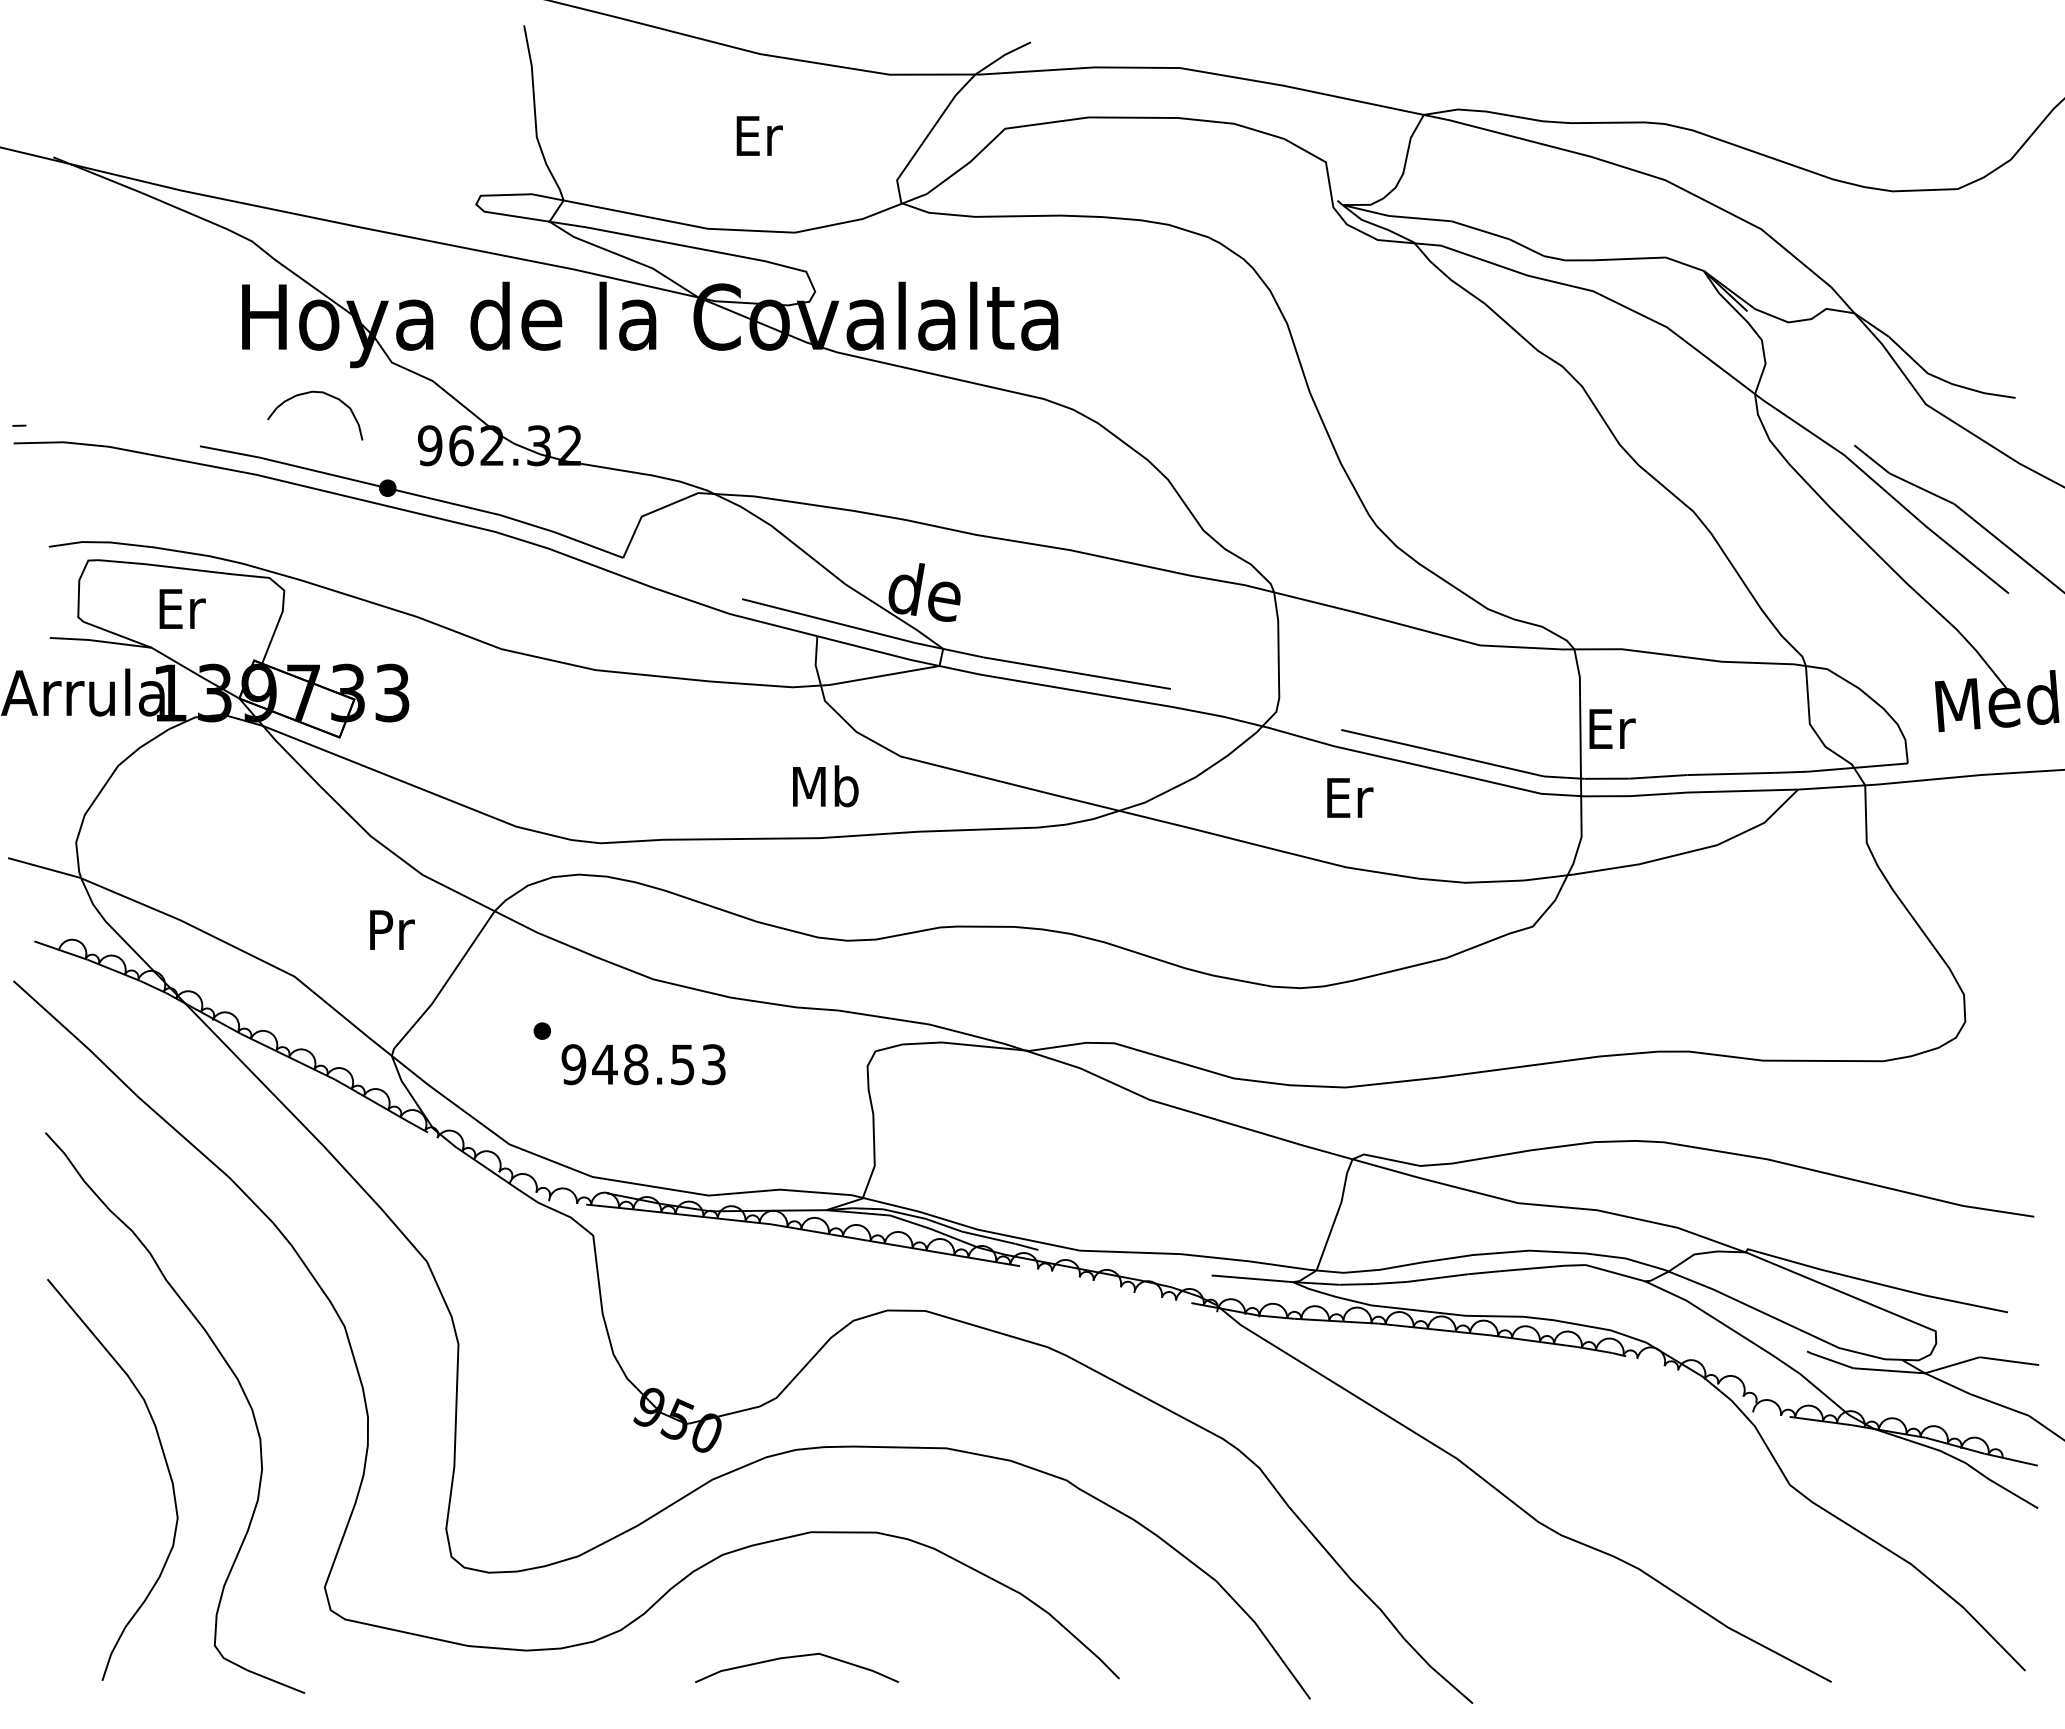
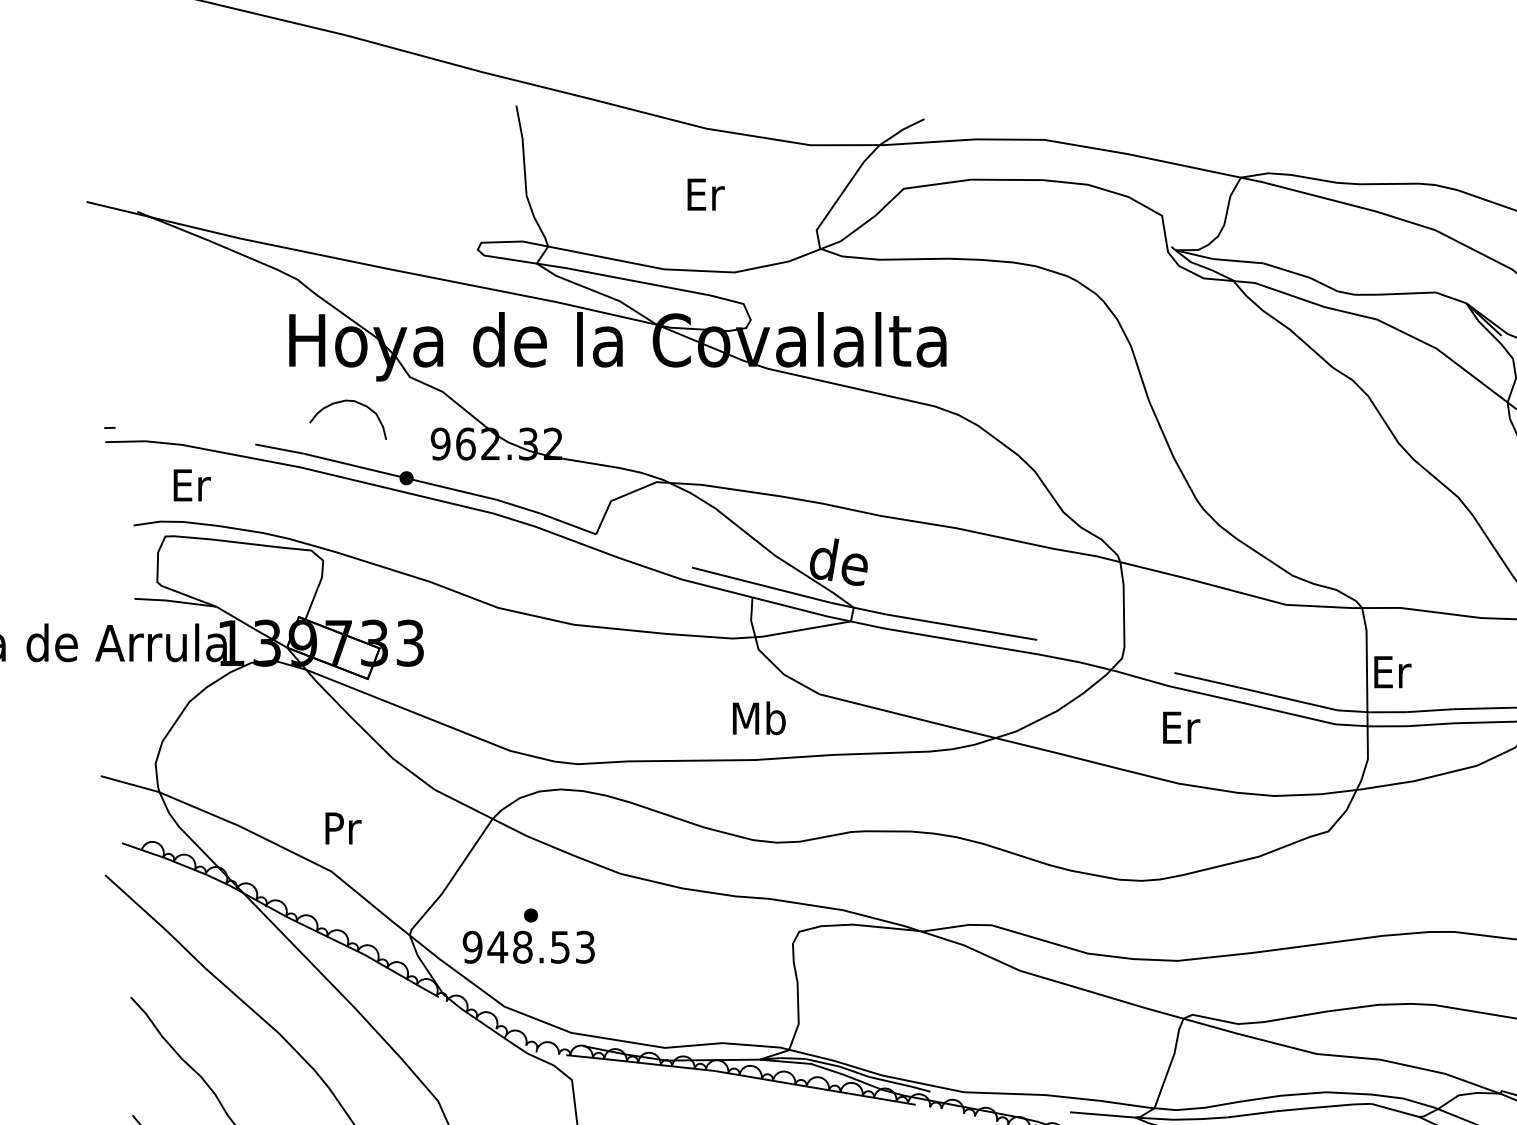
text: (182, 608) -> (192, 484), moved
text: (392, 929) -> (343, 827), moved
text: (643, 1064) -> (528, 947), moved

